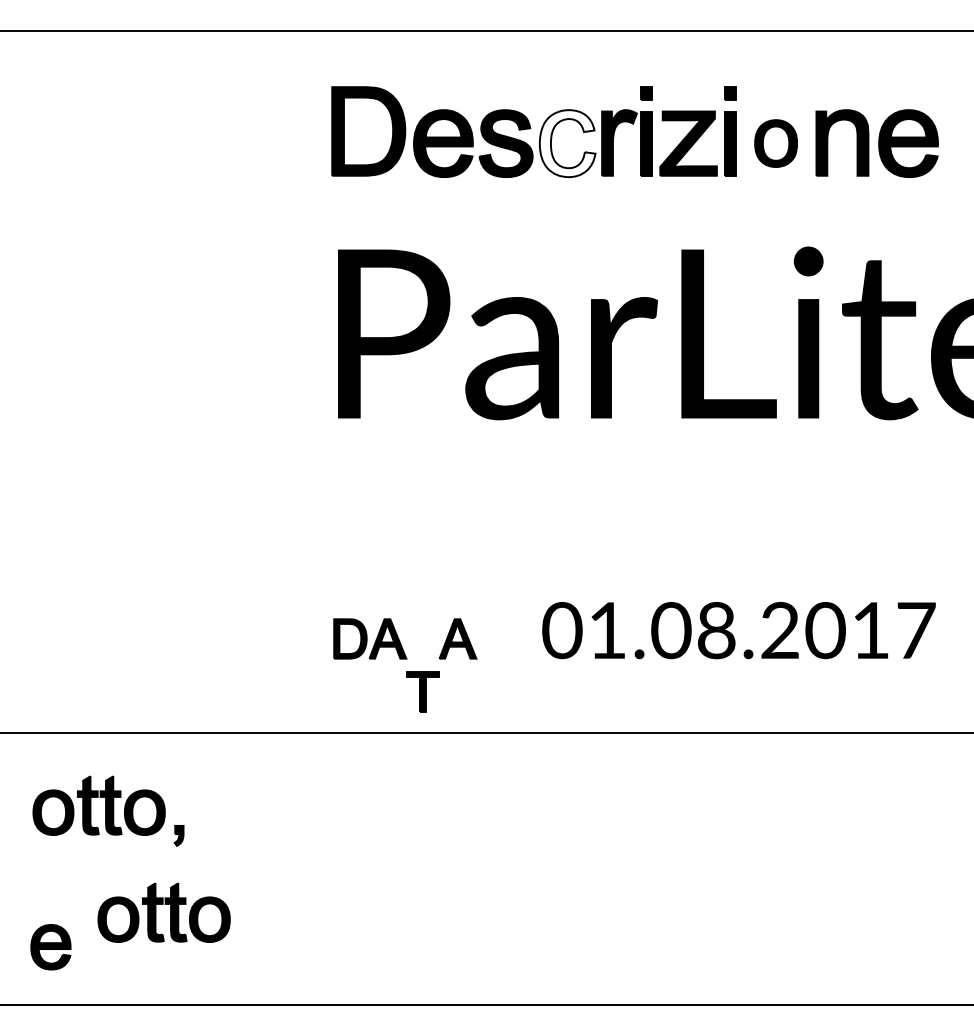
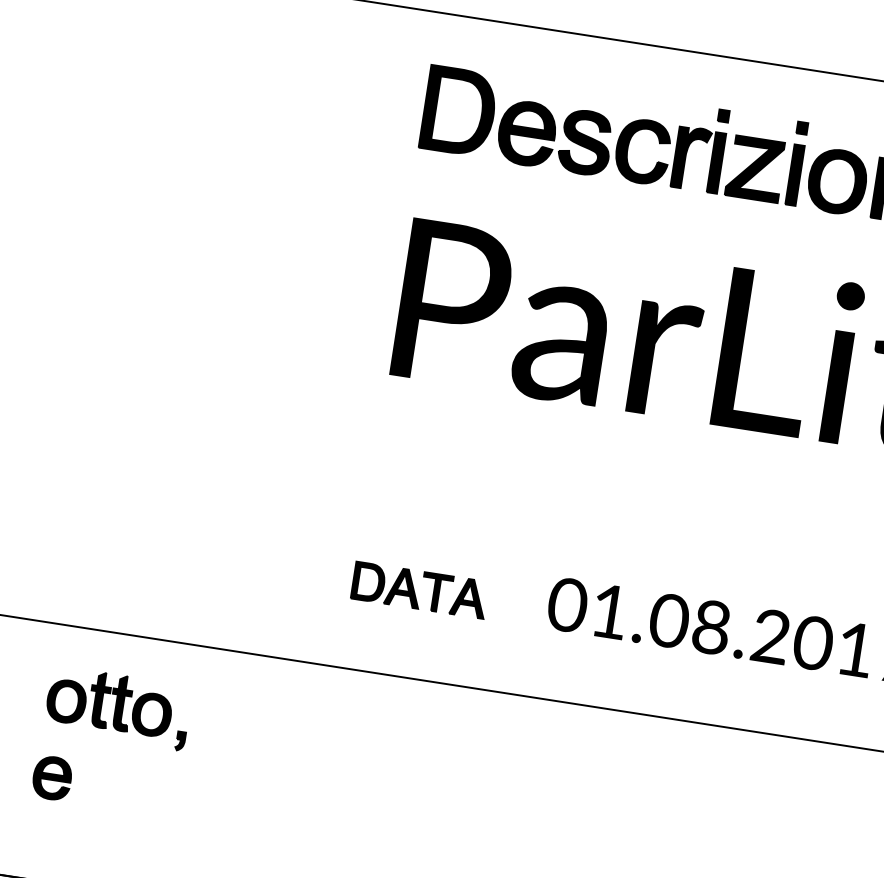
fill: (567, 143) -> (642, 151), added
part: (775, 143) -> (836, 181), size x1.43
part: (422, 691) -> (436, 592), moved
part: (156, 912) -> (148, 809), removed
part: (50, 947) -> (51, 778), moved

